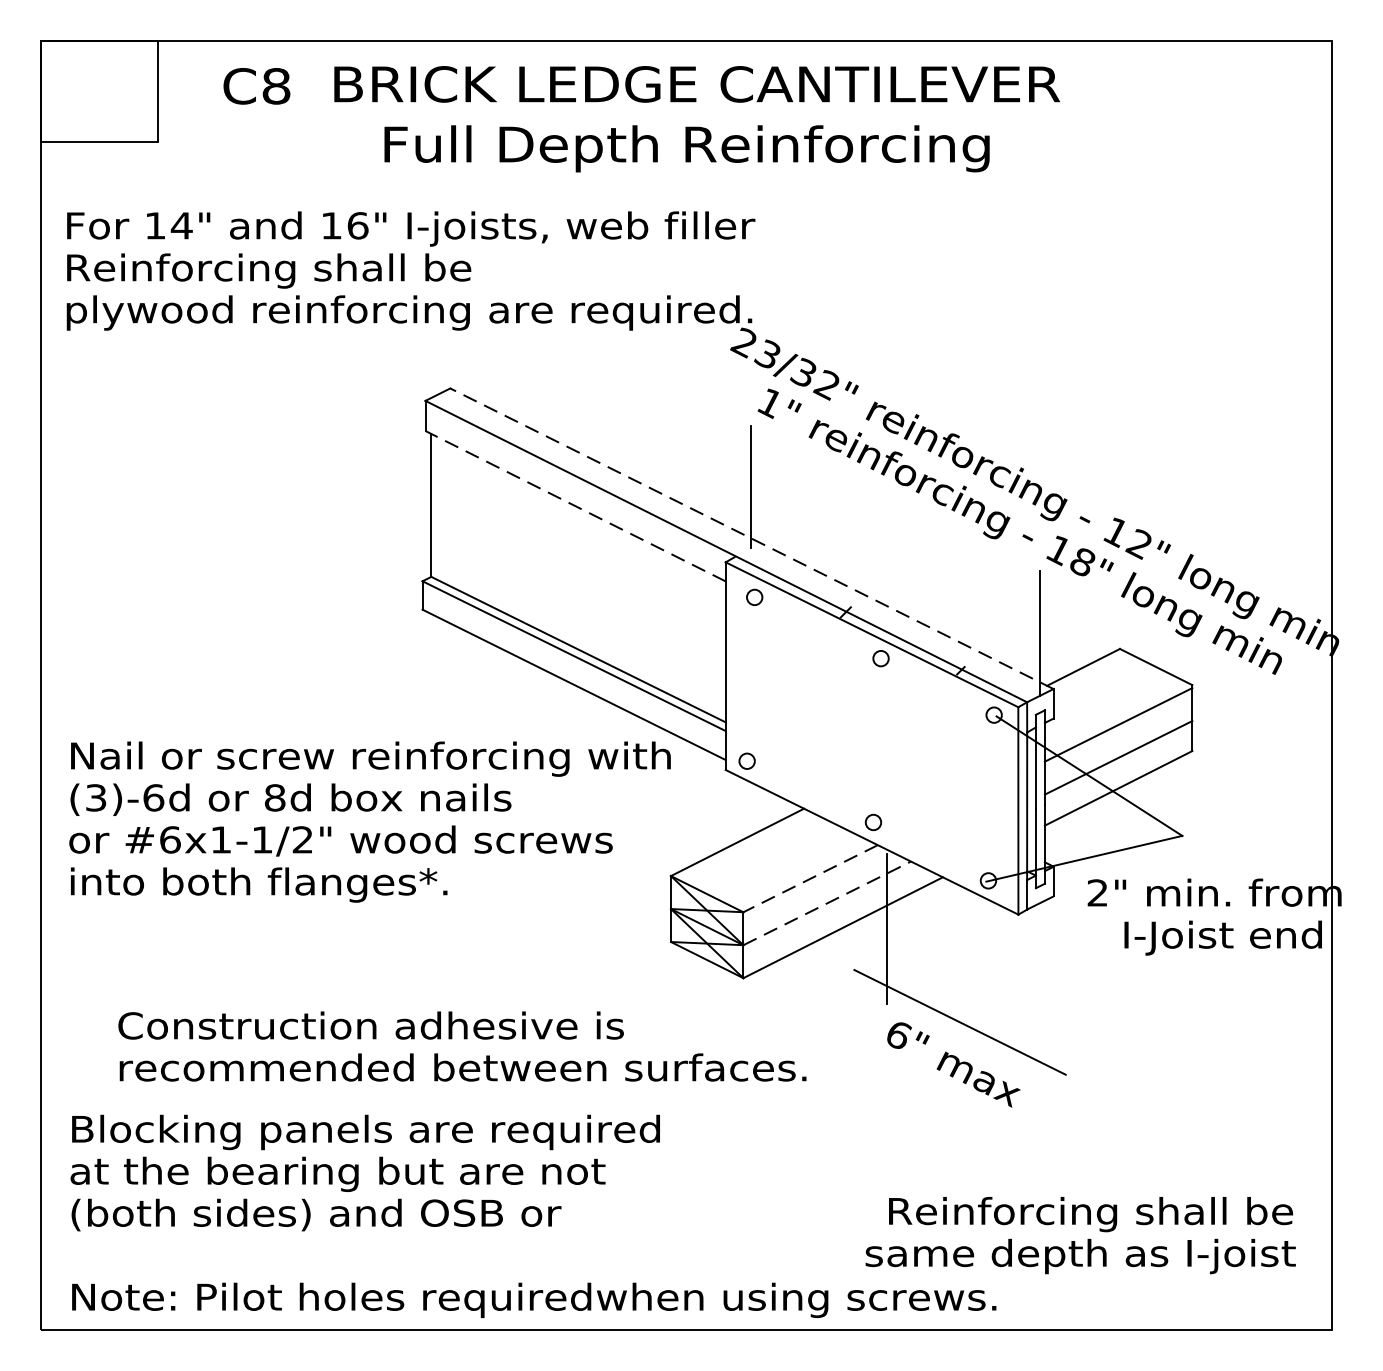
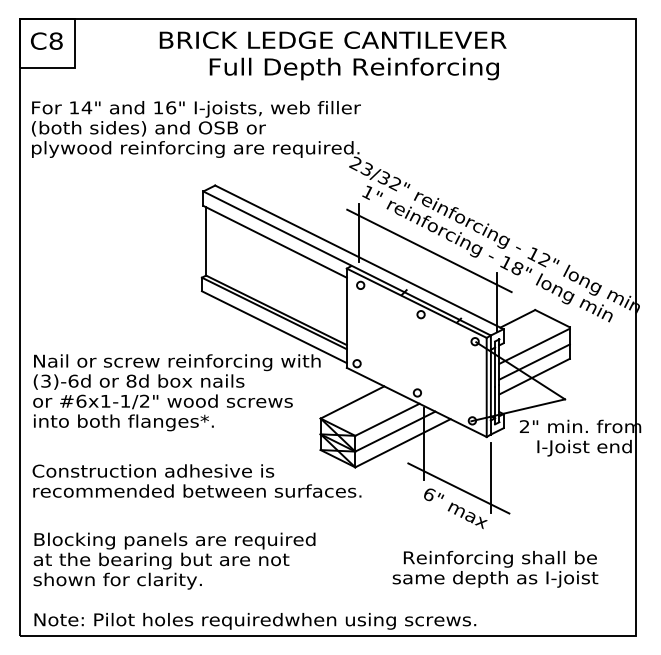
text: (256, 84) -> (46, 40), moved
text: (685, 147) -> (353, 68), moved
text: (310, 271) -> (148, 129), Reinforcing shall be -> (both sides) and OSB or
line: (574, 505) -> (274, 241), dashed -> solid
line: (898, 524) -> (429, 250), added
line: (750, 539) -> (358, 257), dashed -> solid
line: (810, 878) -> (387, 419), dashed -> solid
line: (827, 903) -> (395, 431), dashed -> solid
line: (1026, 999) -> (490, 477), added
text: (461, 1045) -> (196, 480), moved
text: (314, 1214) -> (150, 580), (both sides) and OSB or -> shown for clarity.
text: (1080, 1235) -> (495, 569), moved

